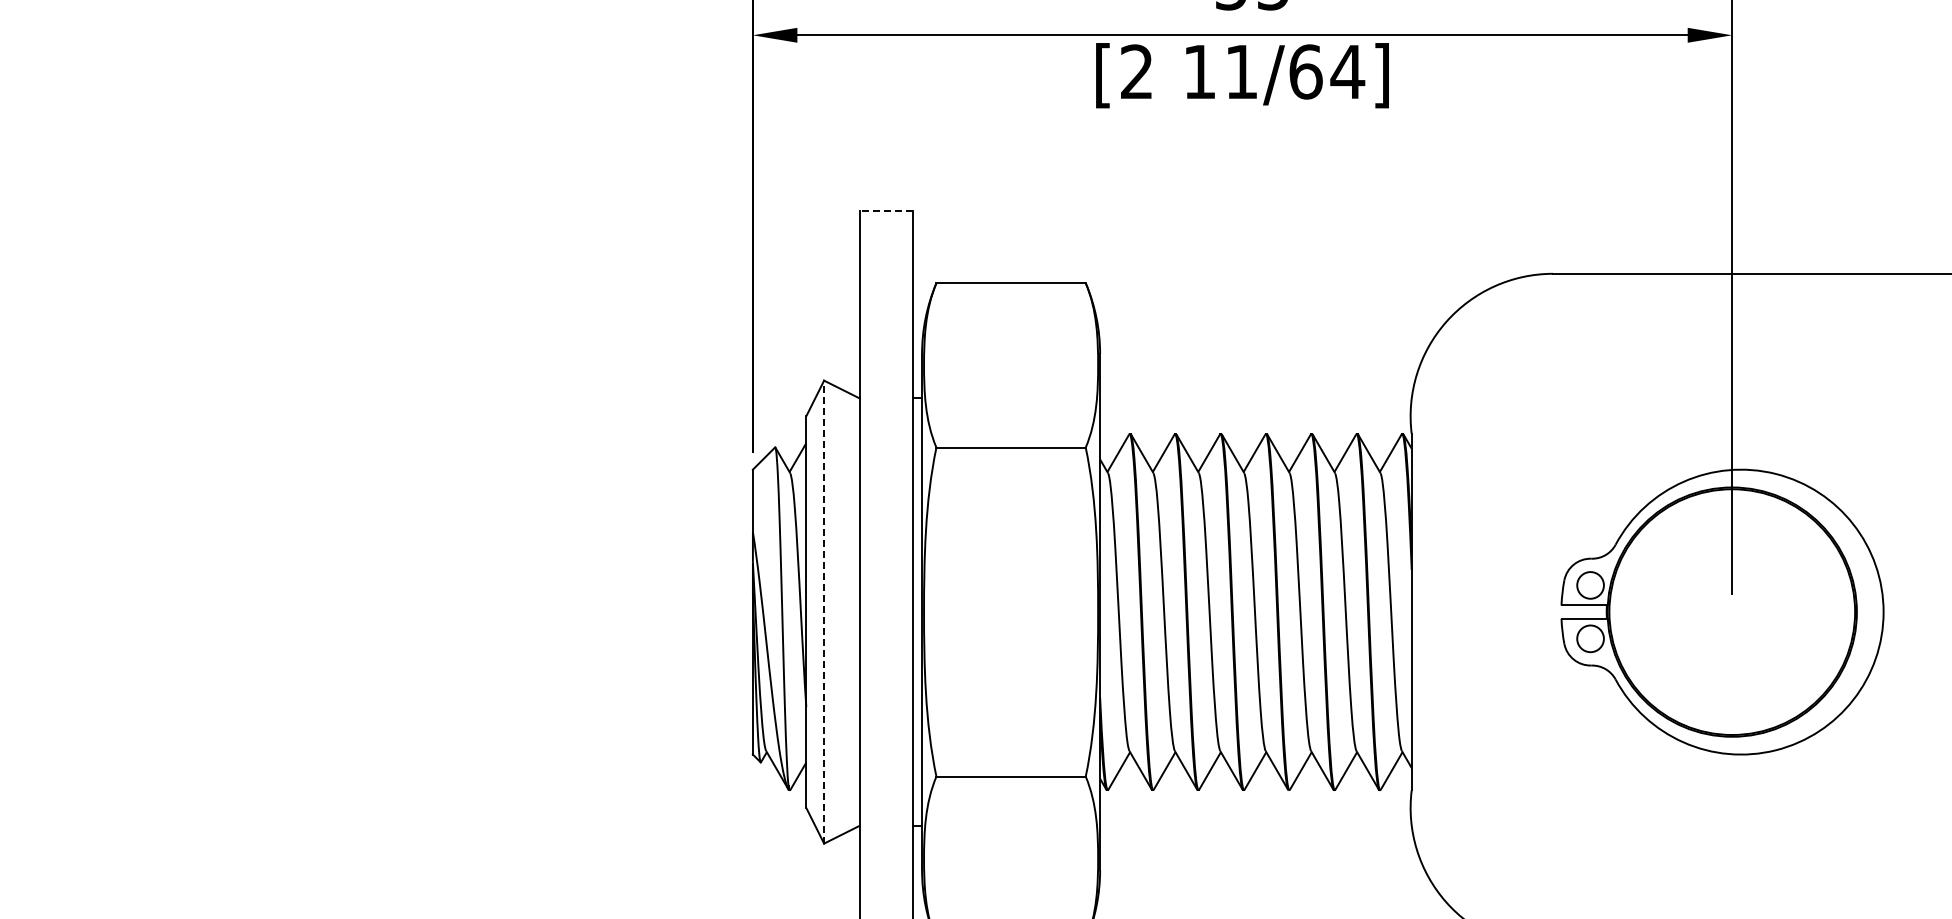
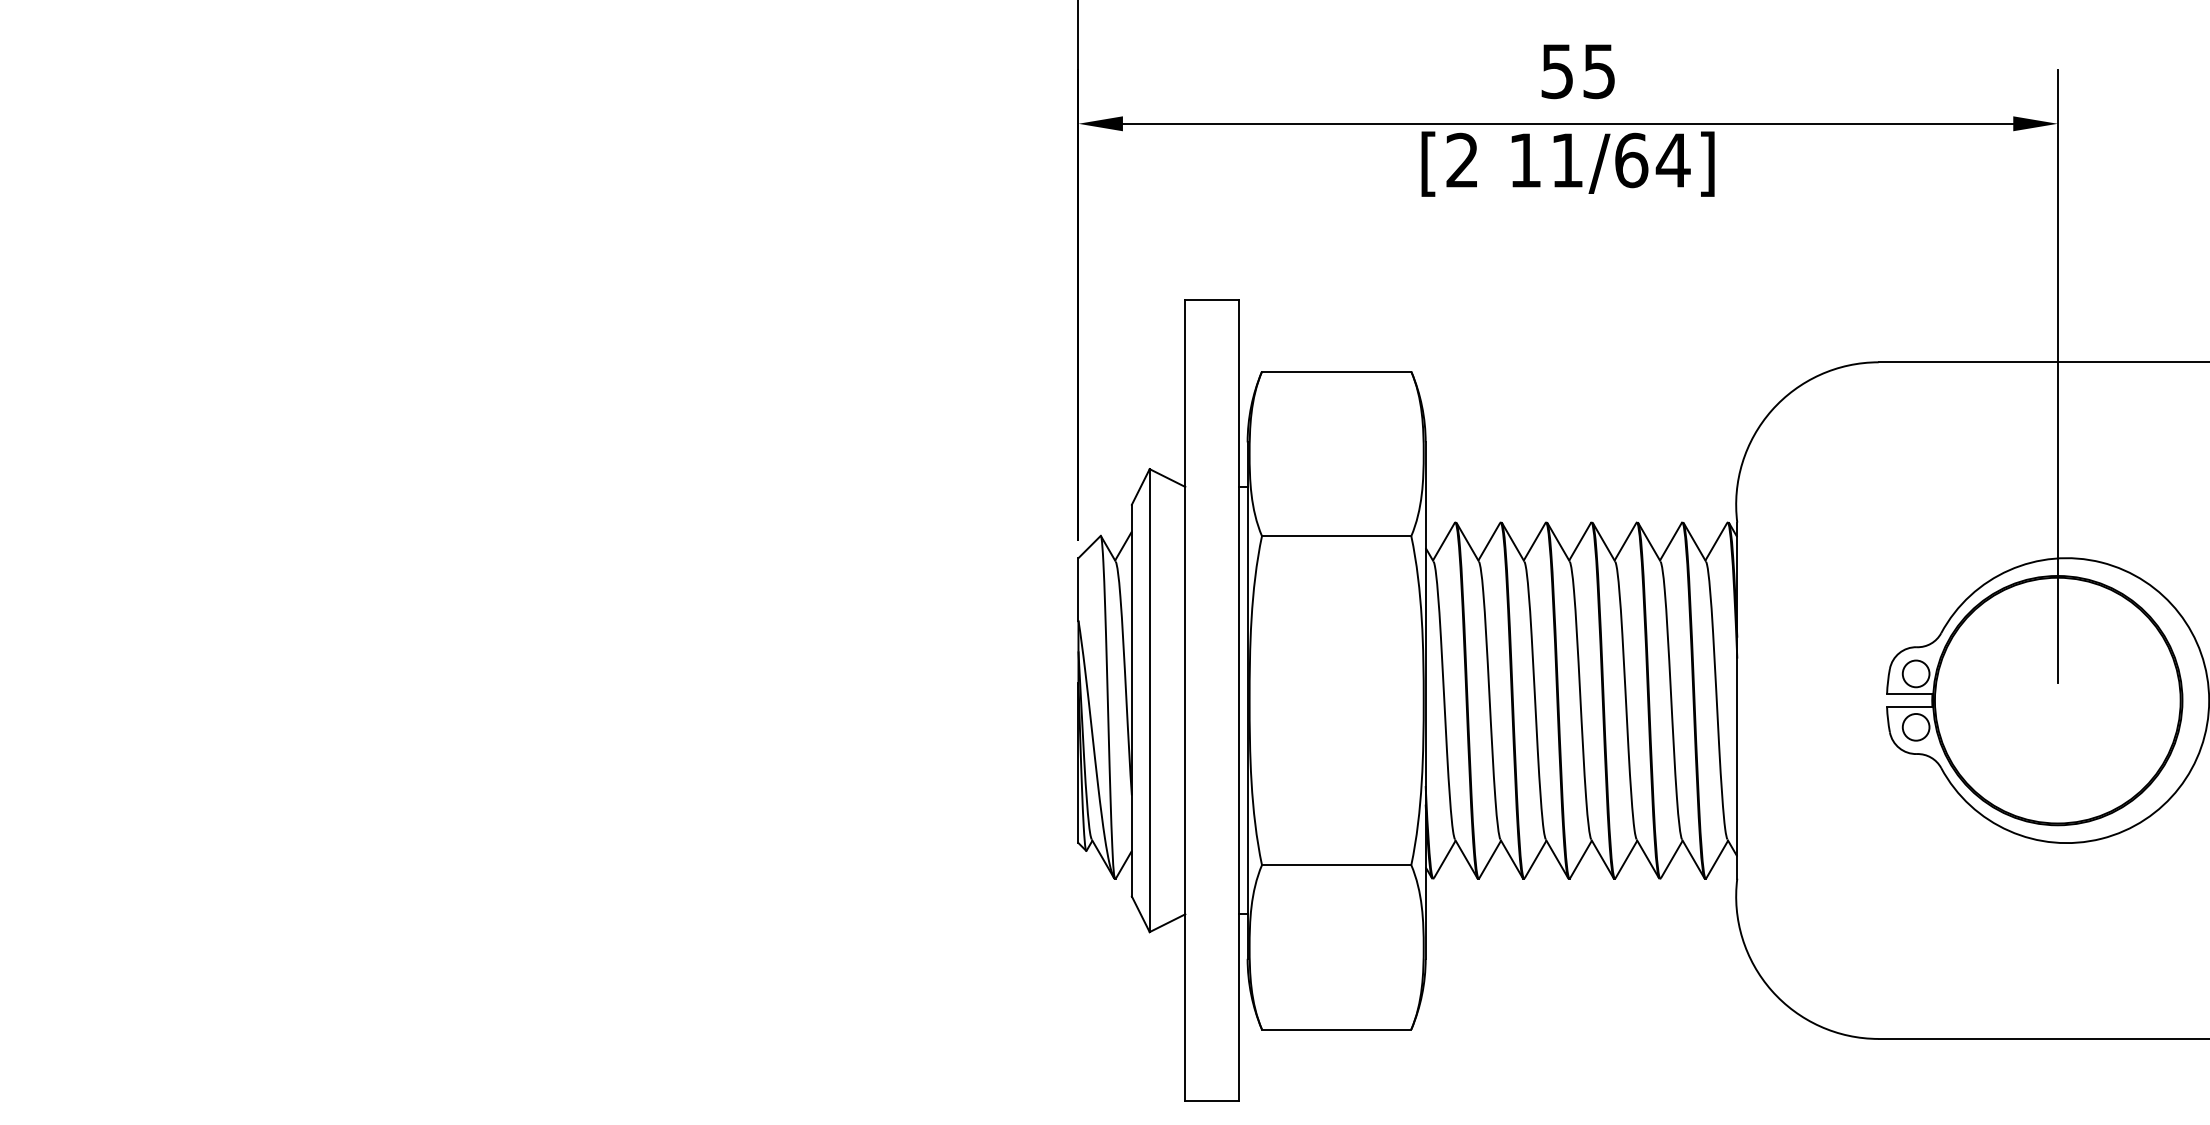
line: (886, 211) -> (1212, 299), dashed -> solid
line: (823, 612) -> (1149, 700), dashed -> solid

